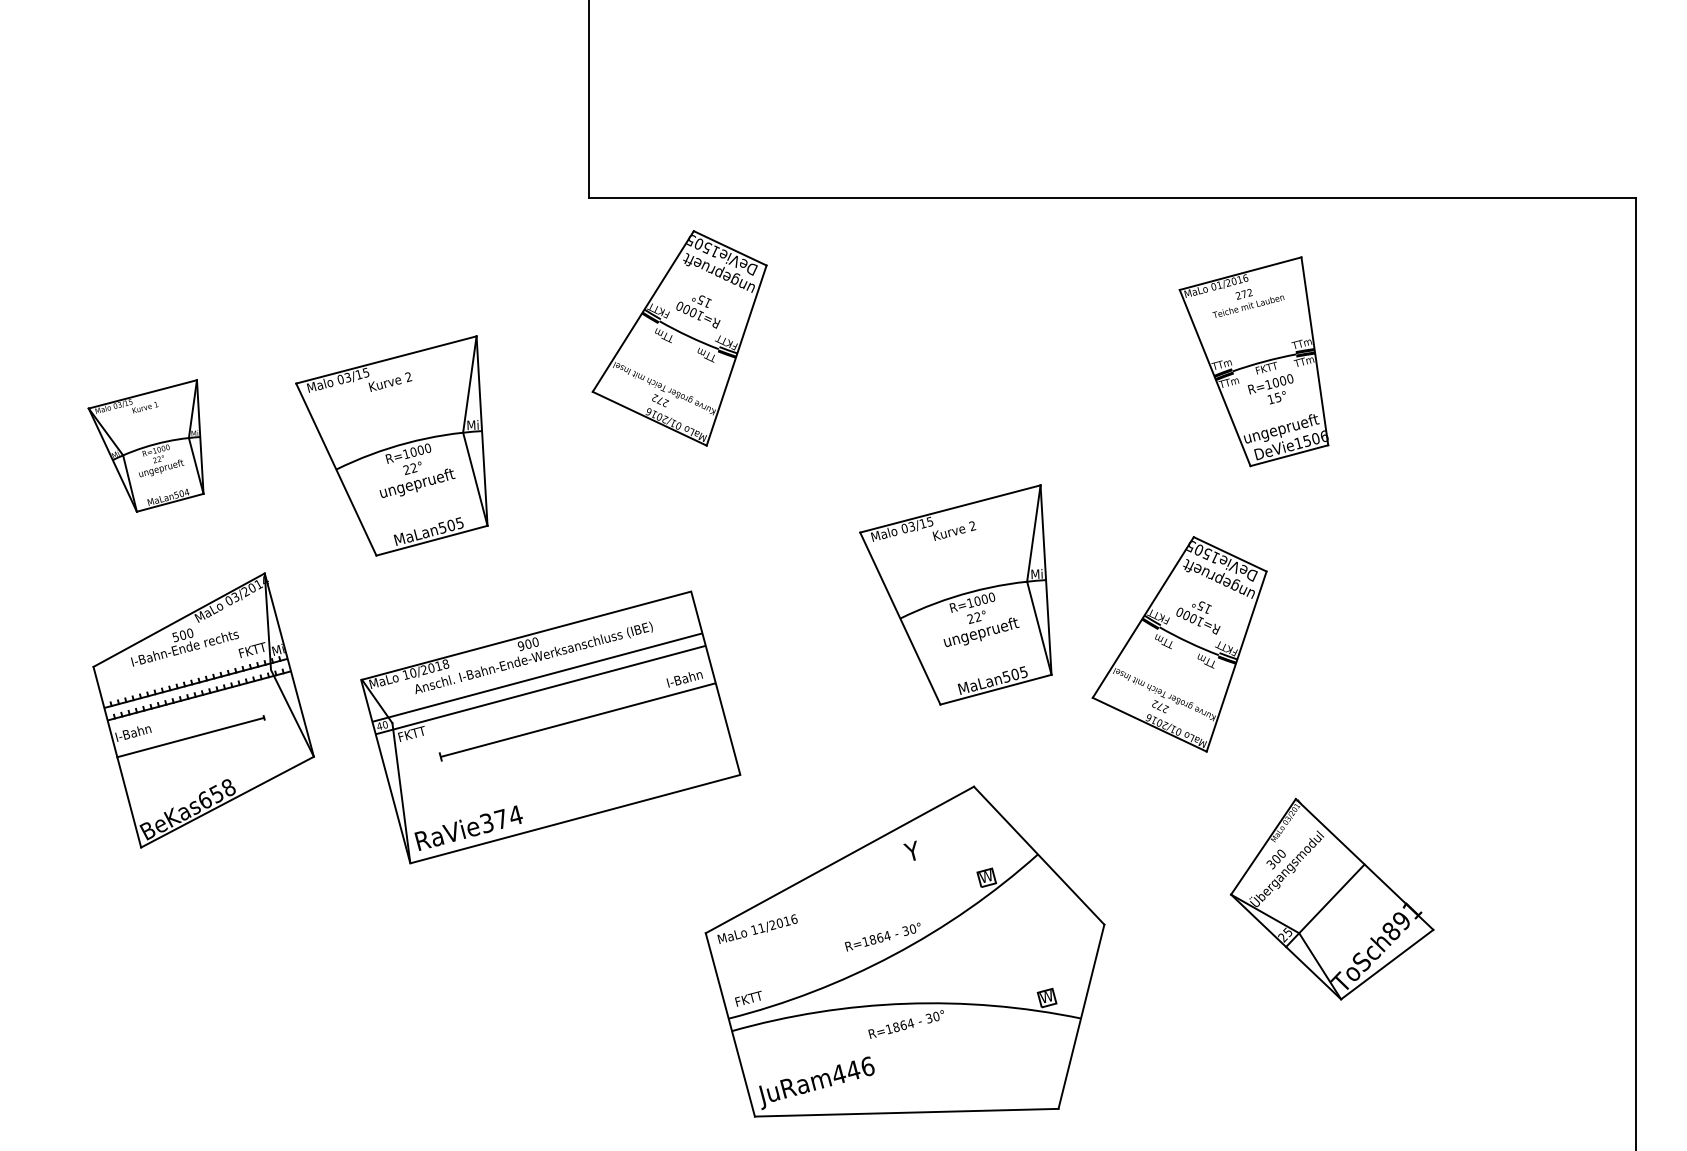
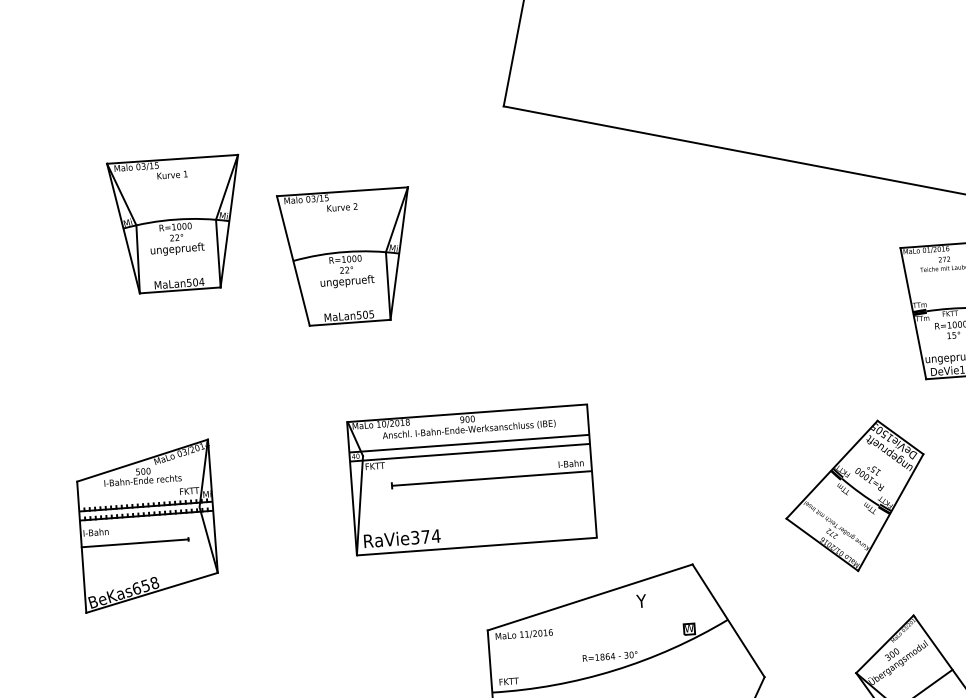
part: (679, 338) -> (548, 215), removed
part: (145, 445) -> (164, 219), size x1.67
part: (955, 594) -> (705, 429), removed
part: (203, 710) -> (147, 526), moved
part: (550, 727) -> (471, 479), moved

